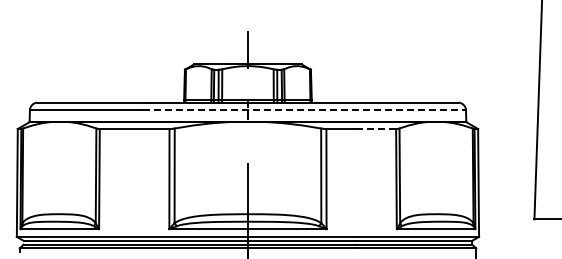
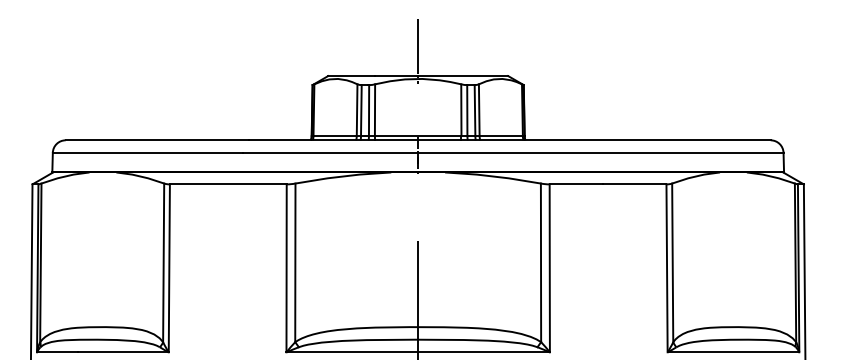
line: (305, 110) -> (514, 153), dashed -> solid
line: (377, 129) -> (635, 185), dashed -> solid

